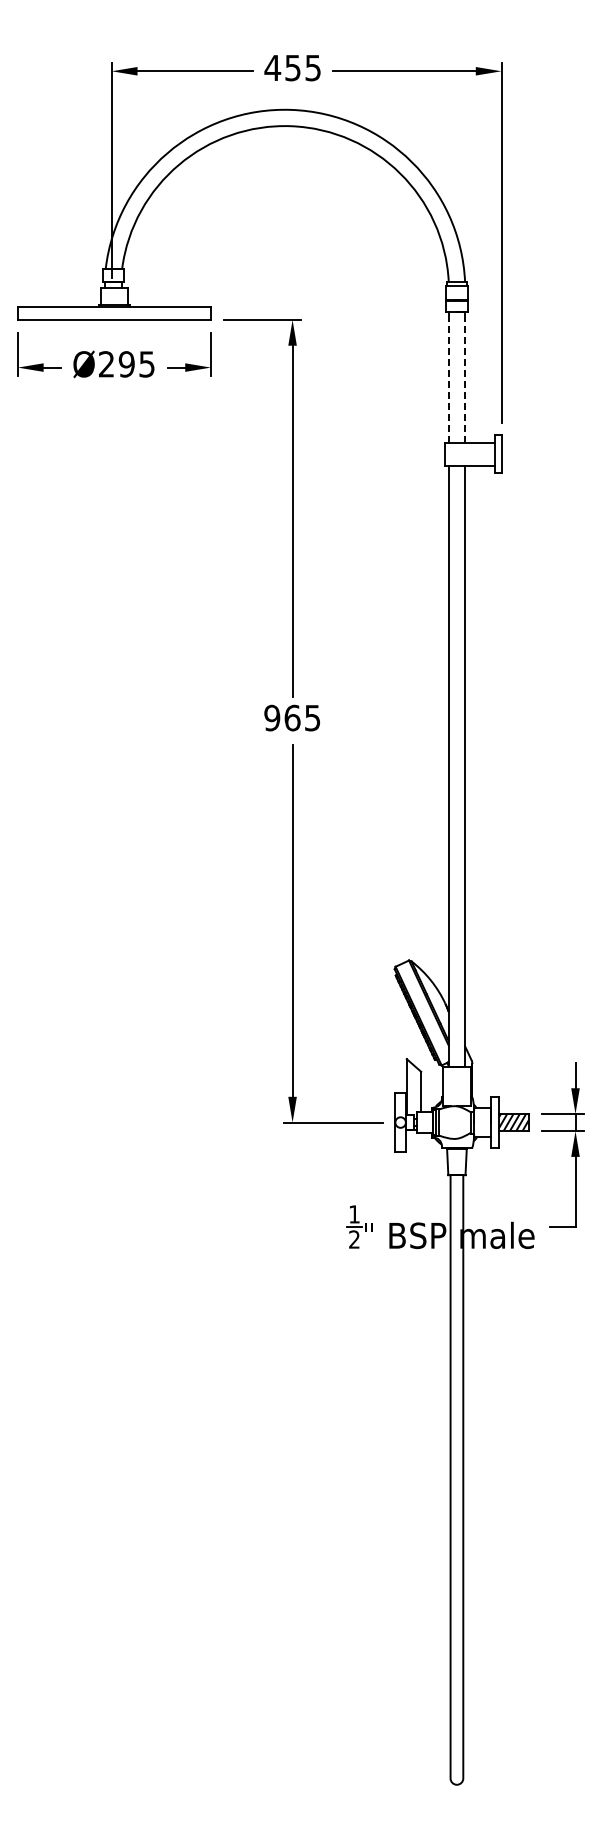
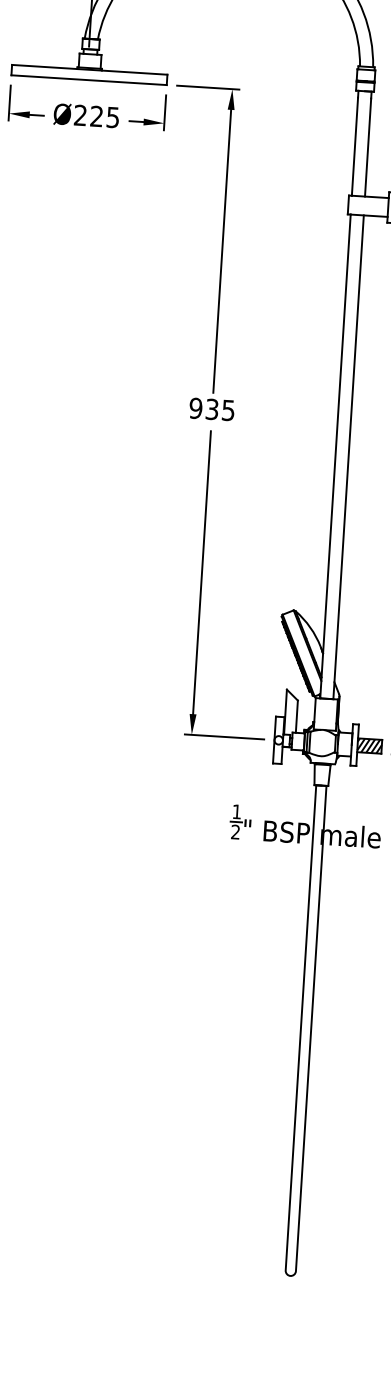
text: (126, 364) -> (96, 116), Ø295 -> Ø225
line: (448, 381) -> (354, 146), dashed -> solid
line: (465, 381) -> (368, 147), dashed -> solid
text: (292, 717) -> (212, 408), 965 -> 935

